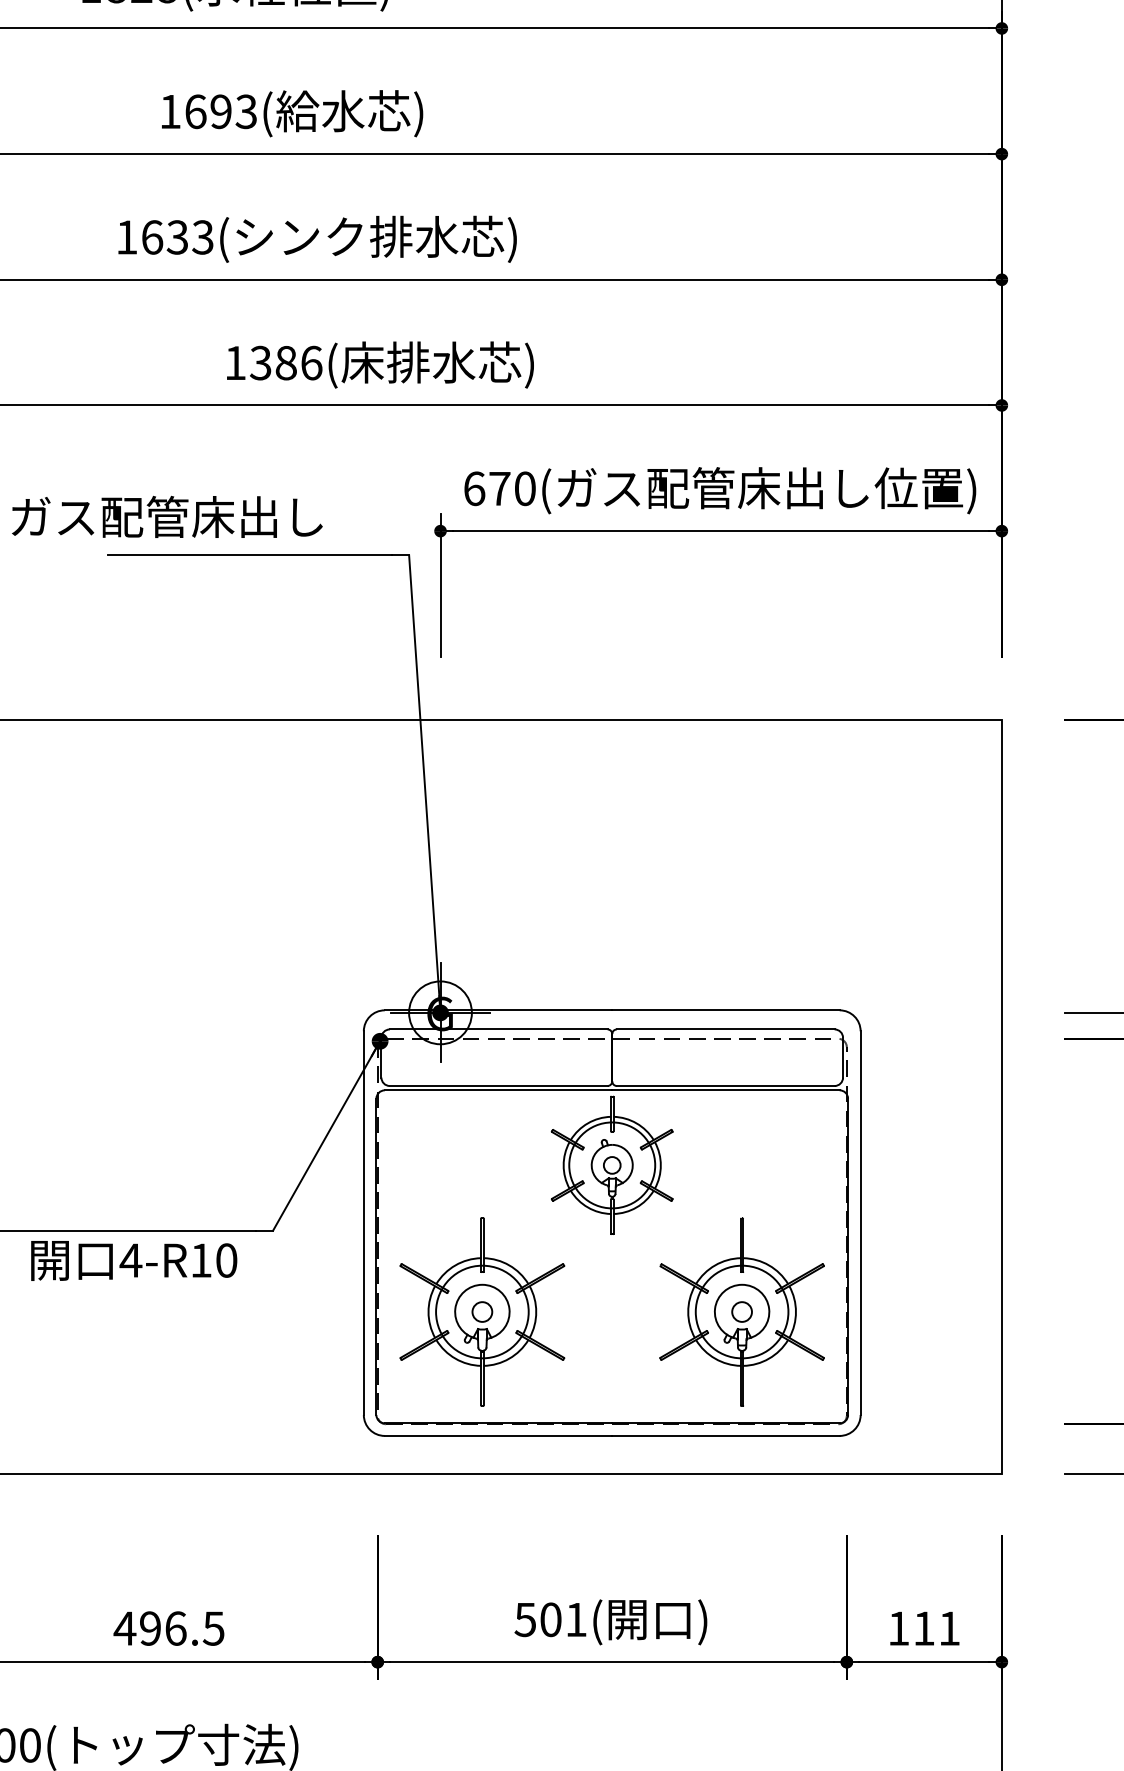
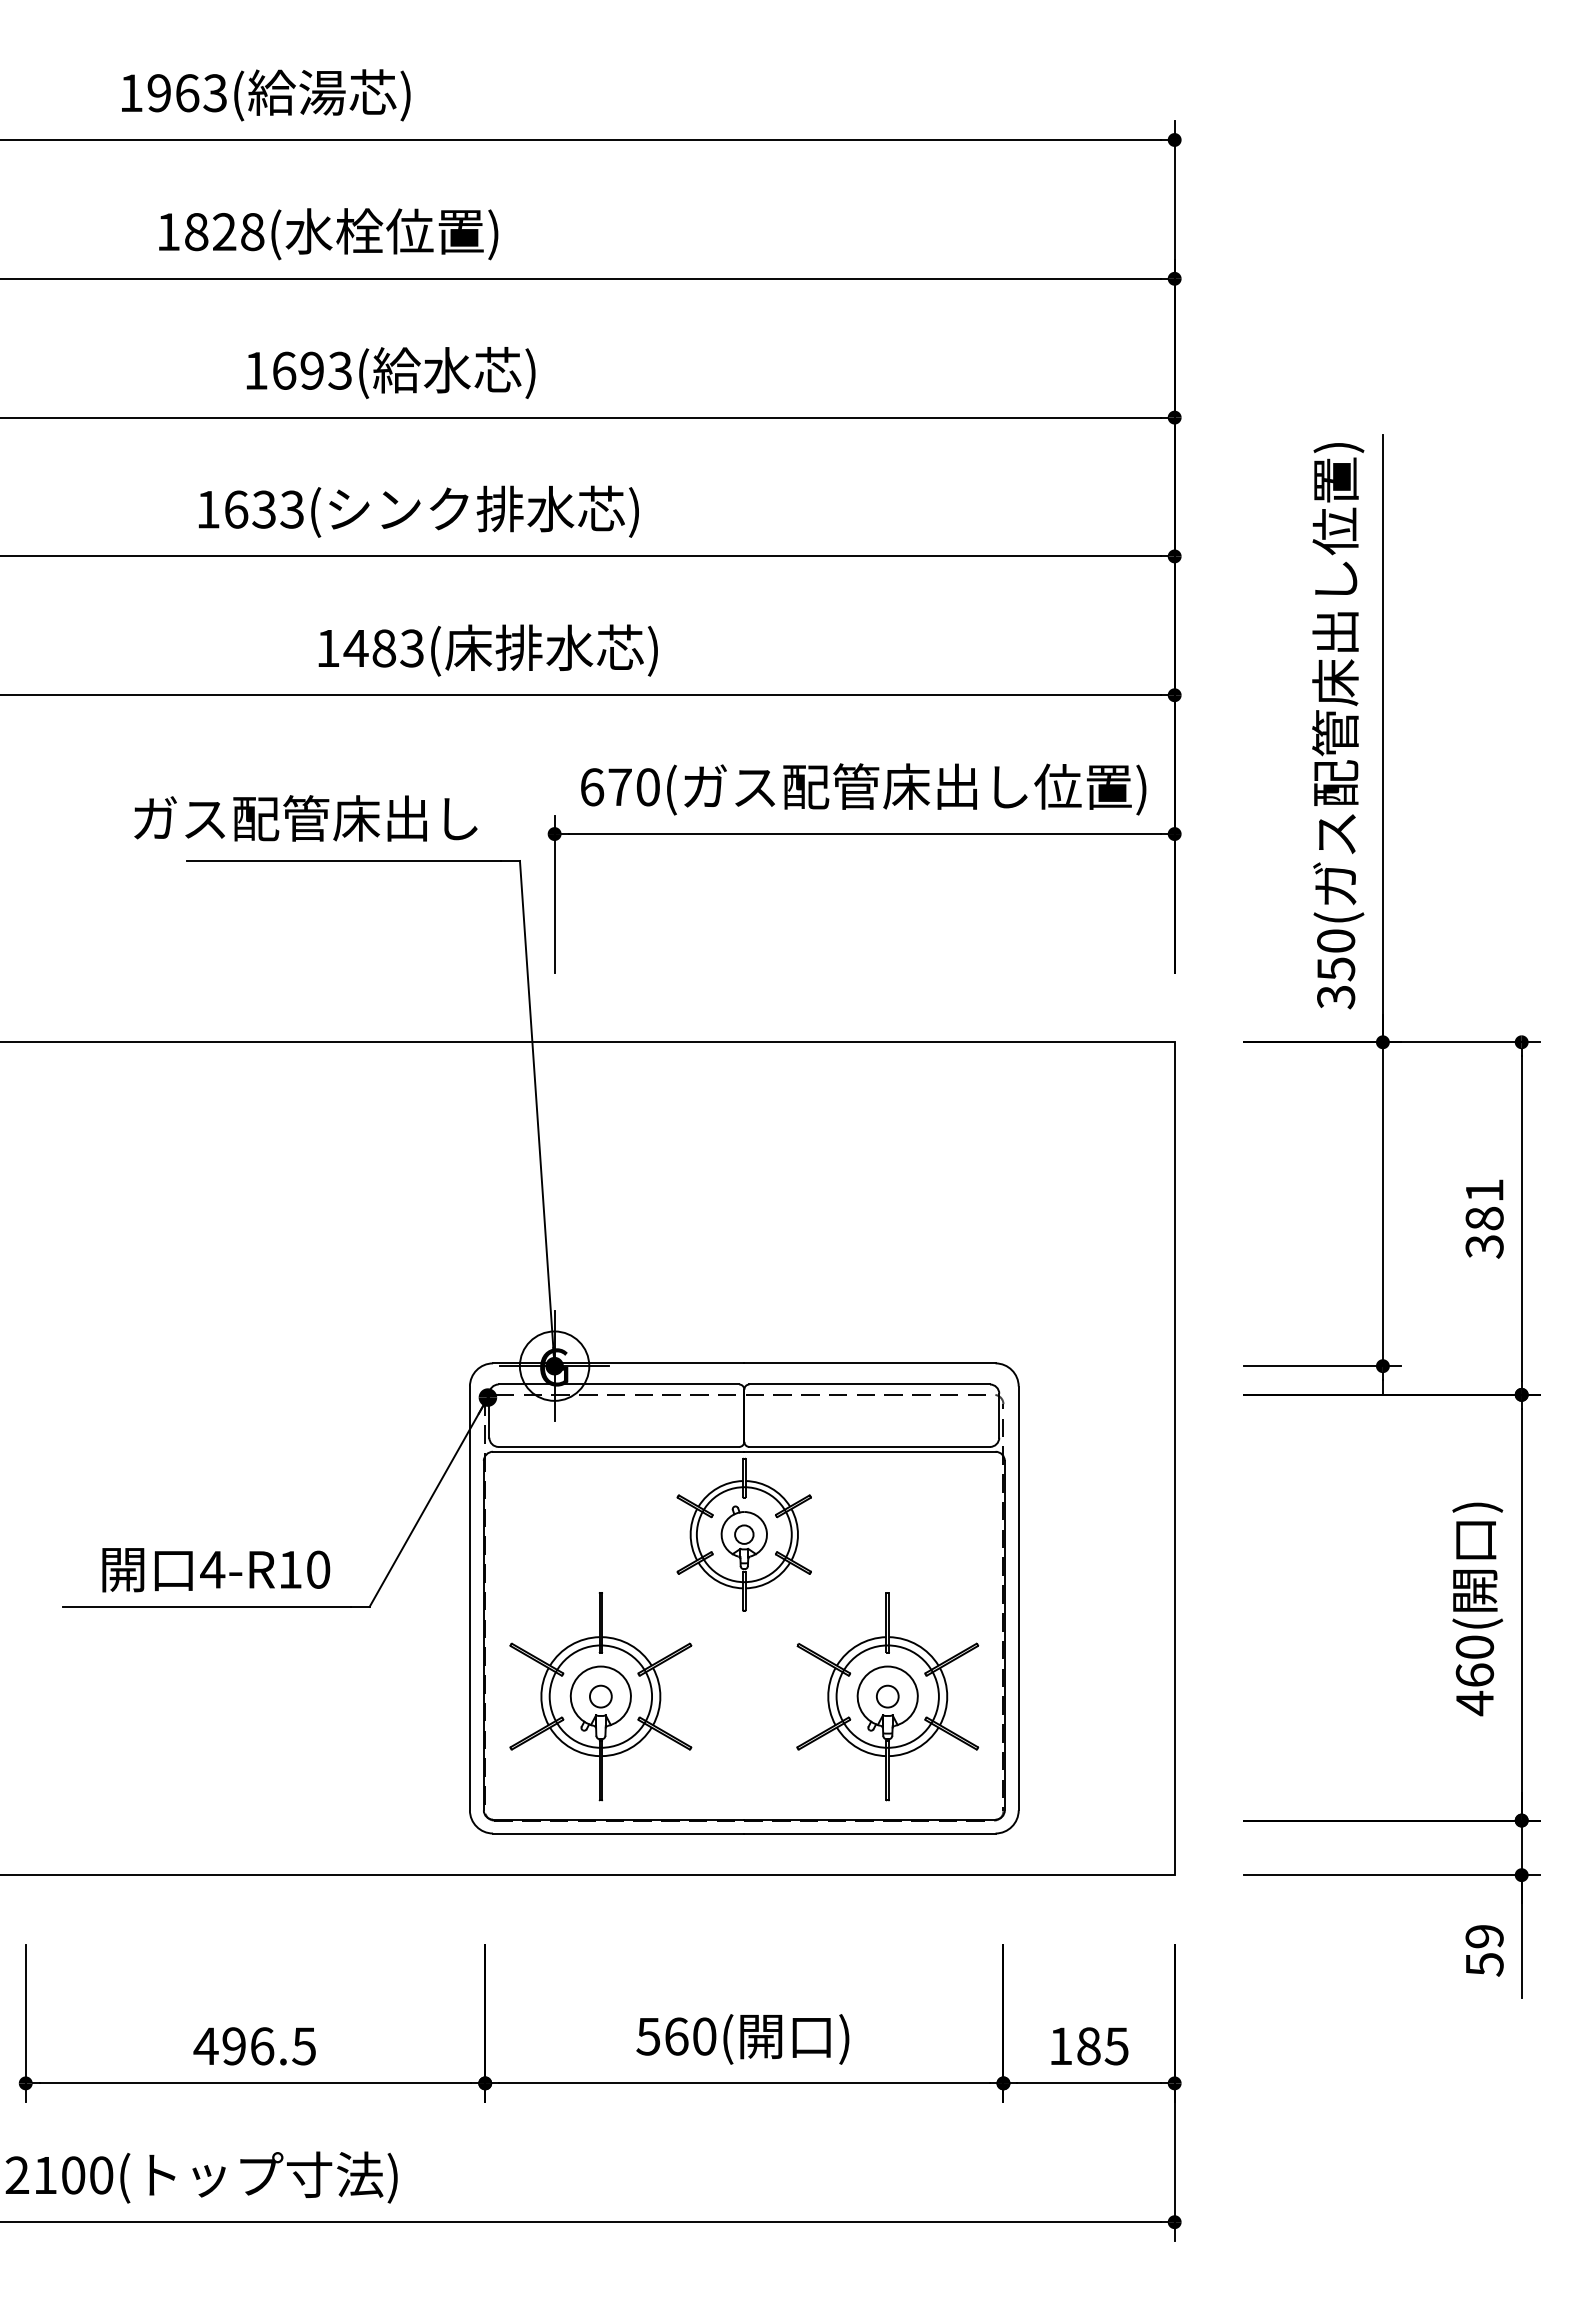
text: (285, 363) -> (383, 648), 1386( -> 1483(
text: (166, 517) -> (305, 818), moved
text: (134, 1261) -> (216, 1570), moved
text: (563, 1619) -> (690, 2036), 501( -> 560(
text: (936, 1628) -> (1102, 2046), 111 -> 185

